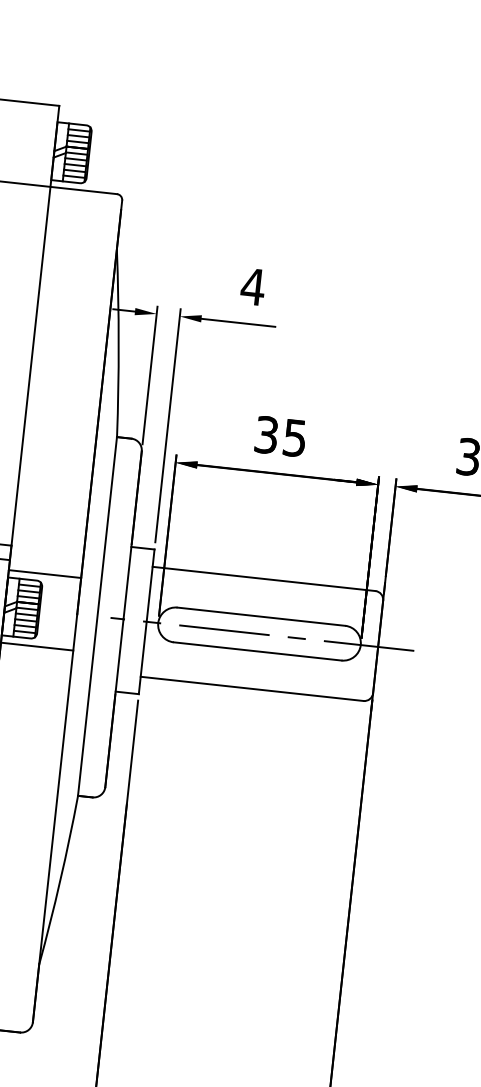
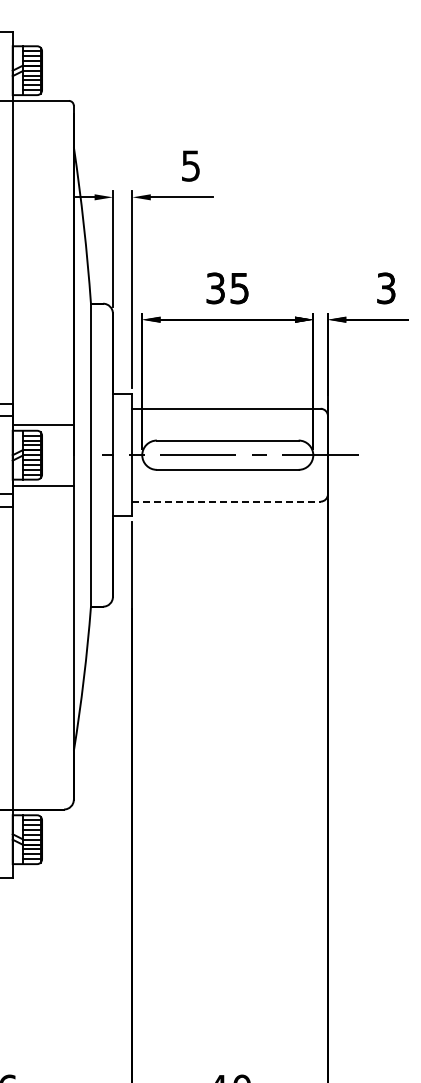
text: (252, 286) -> (190, 165), 4 -> 5
line: (253, 688) -> (227, 501), solid -> dashed

